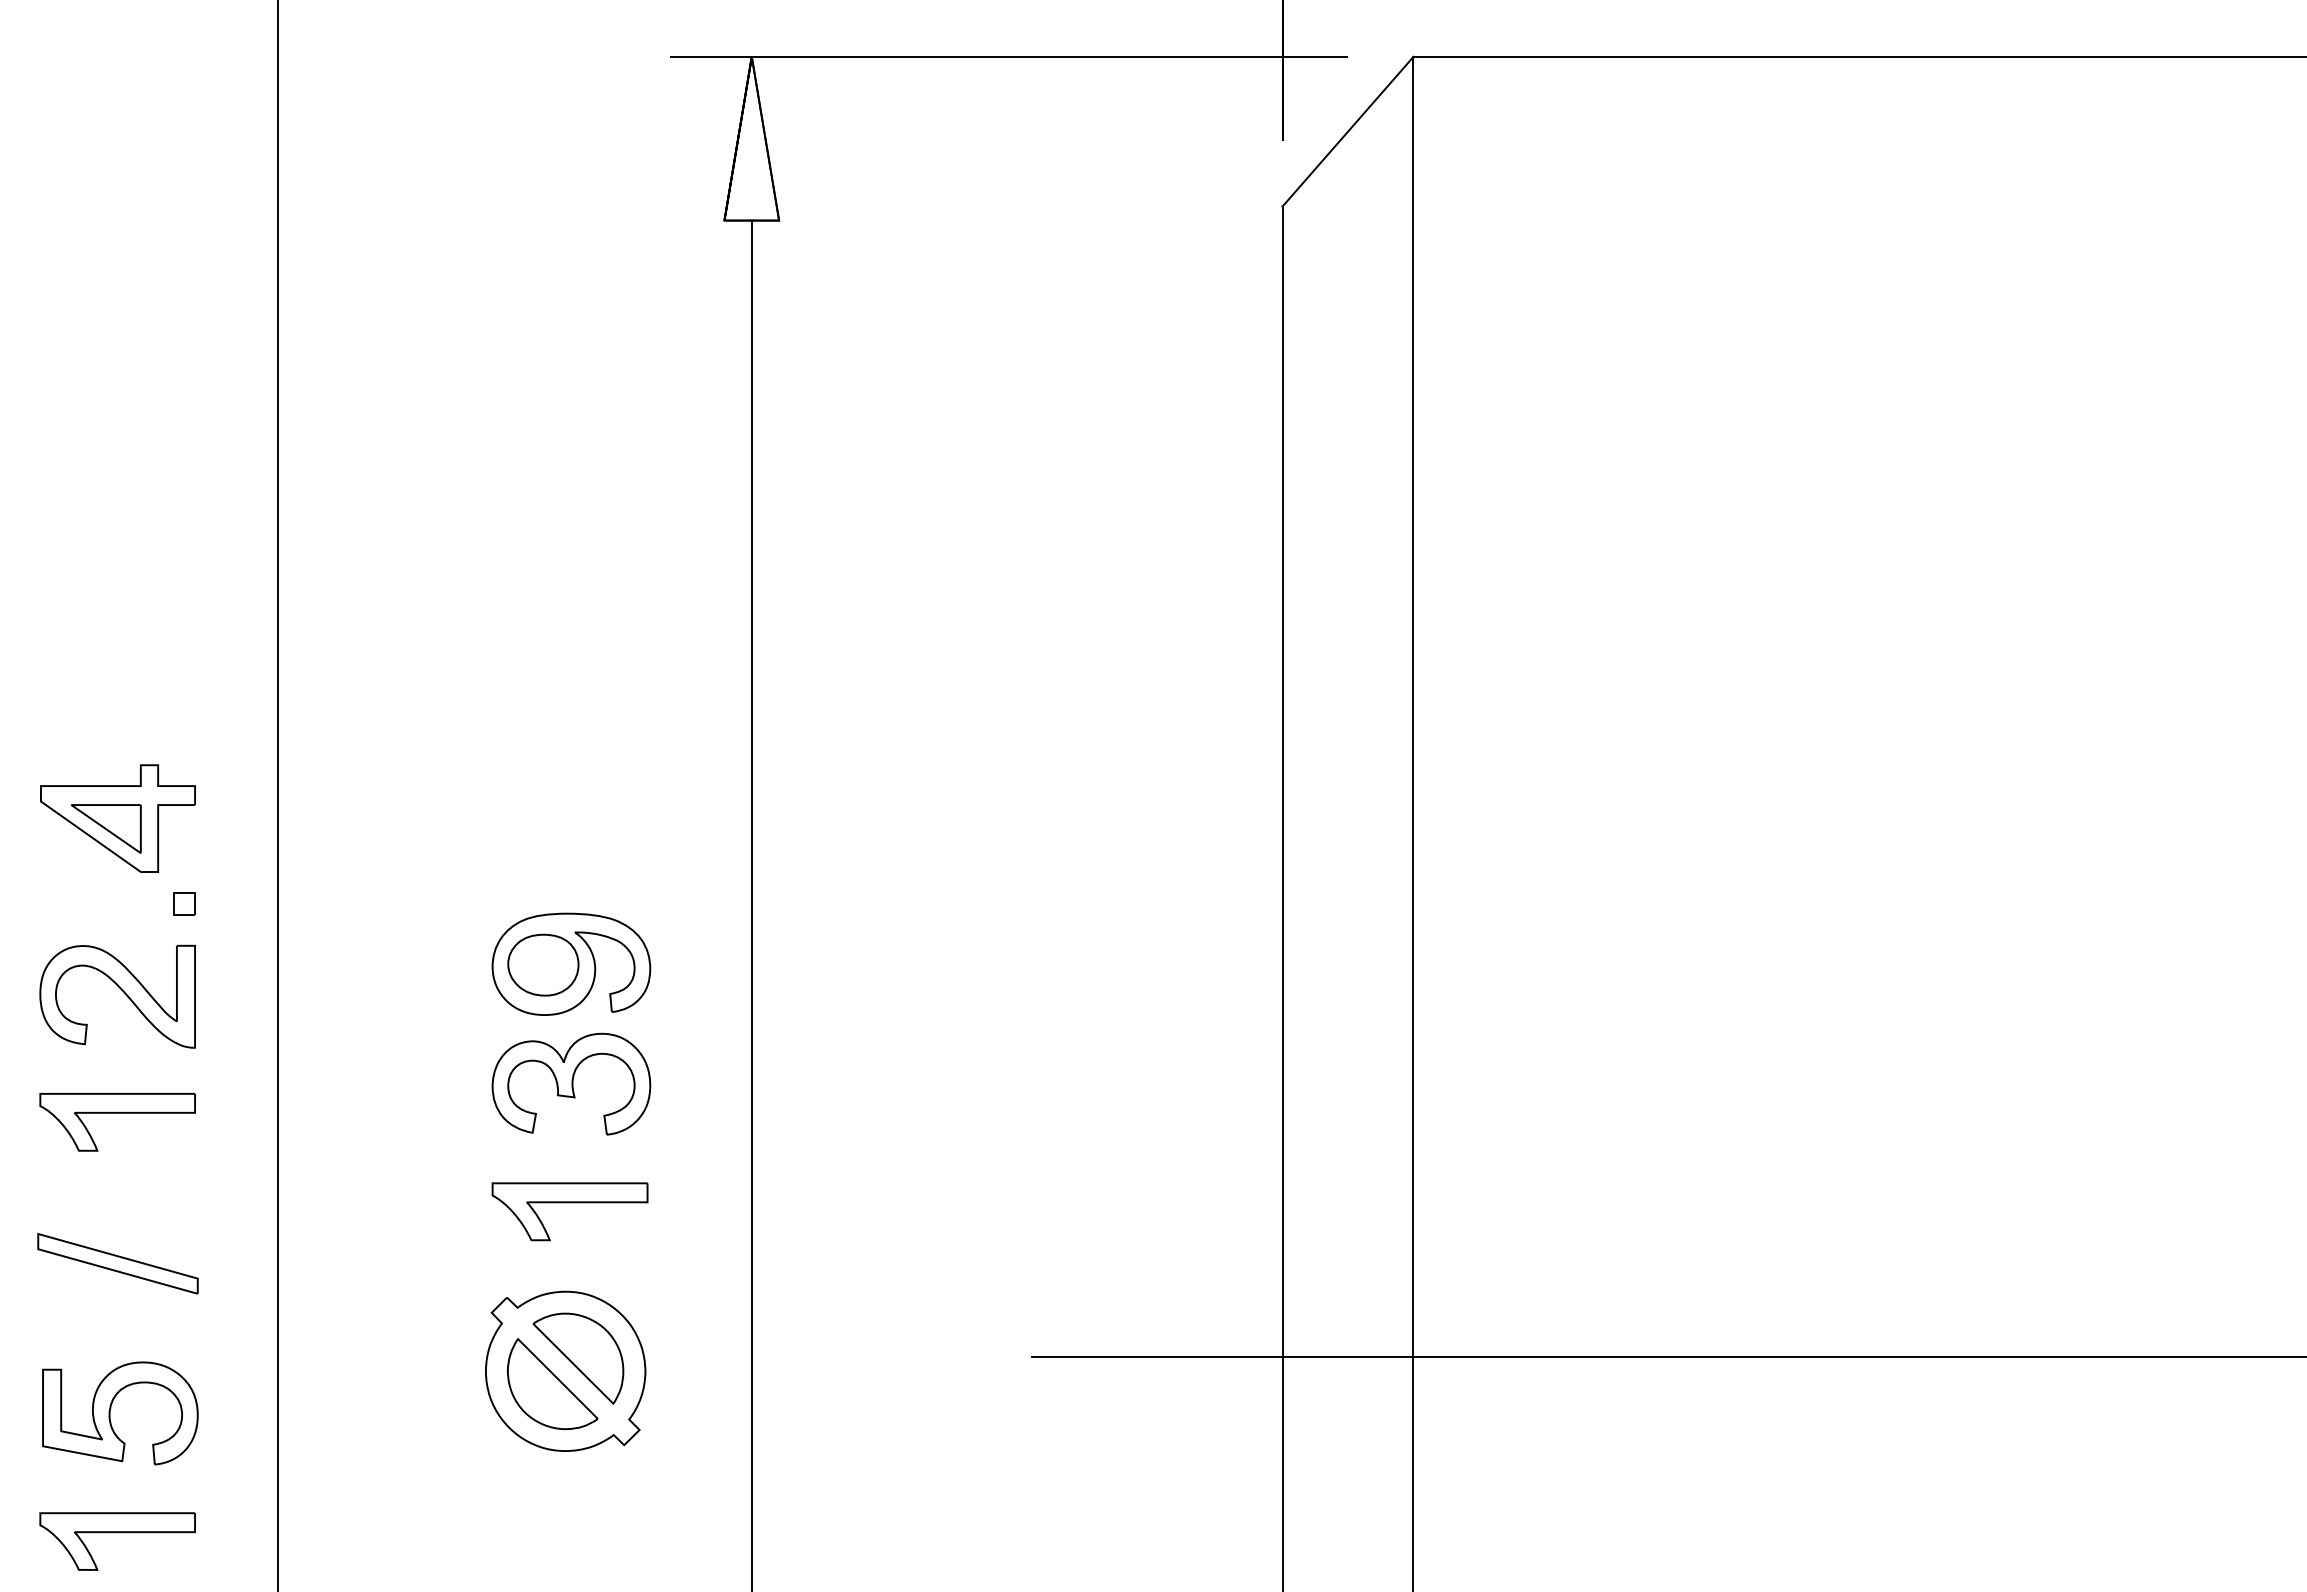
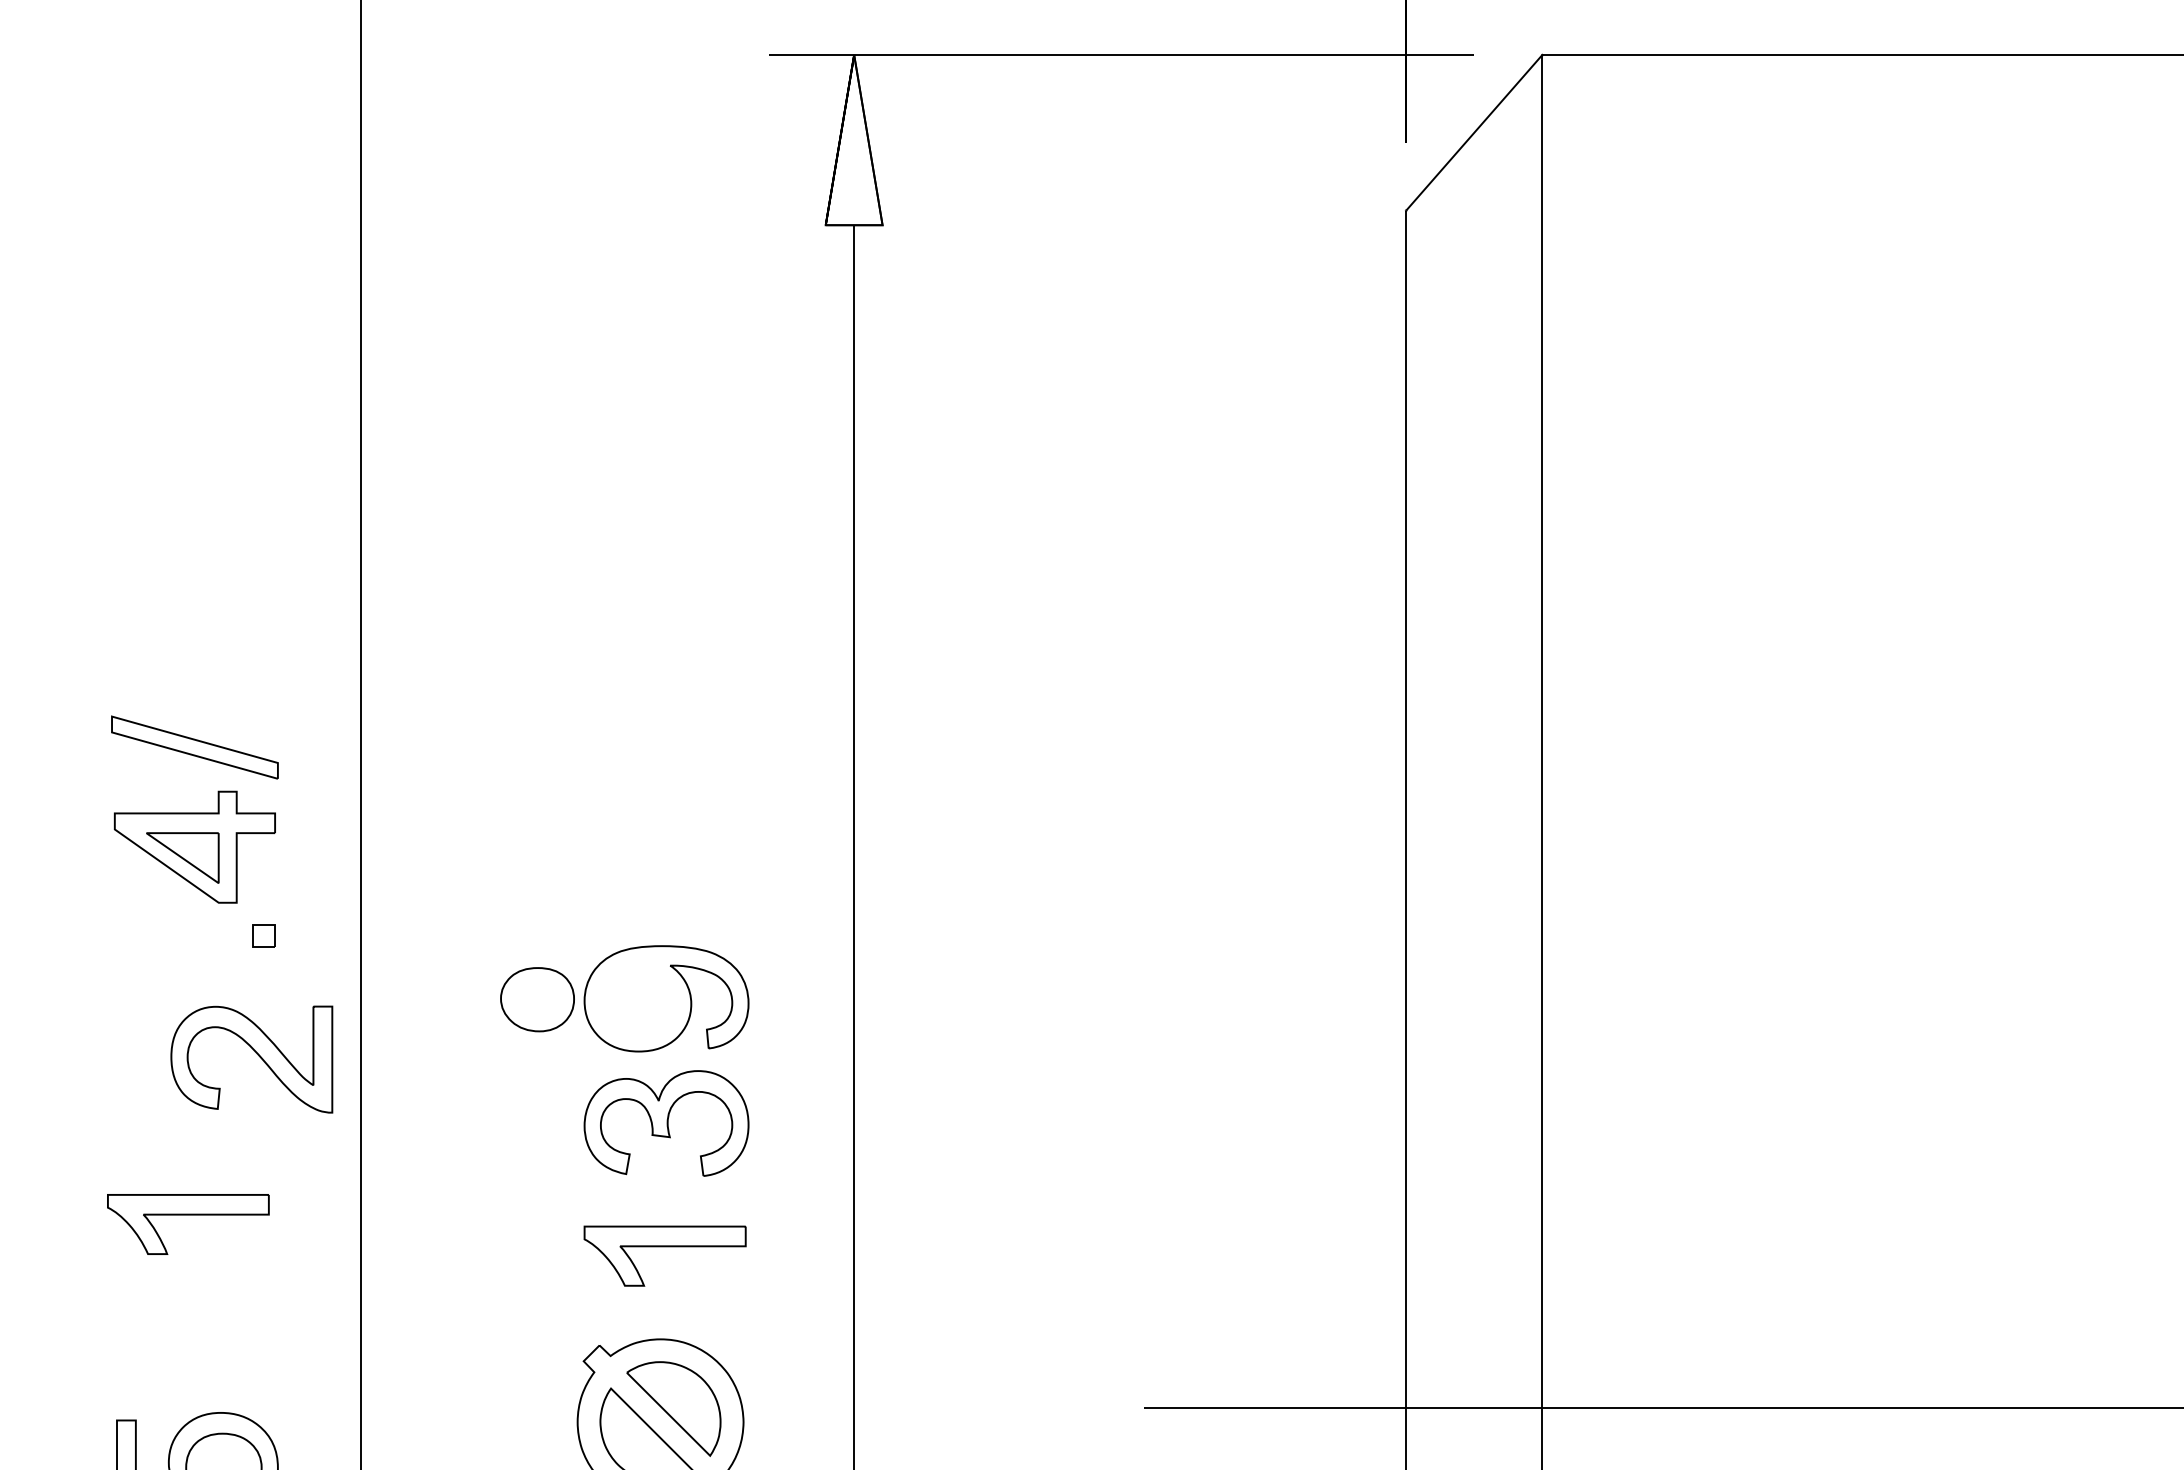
part: (543, 964) -> (537, 998), moved
part: (122, 991) -> (256, 1054), moved
part: (117, 1113) -> (188, 1215), moved
part: (117, 1263) -> (194, 747), moved

